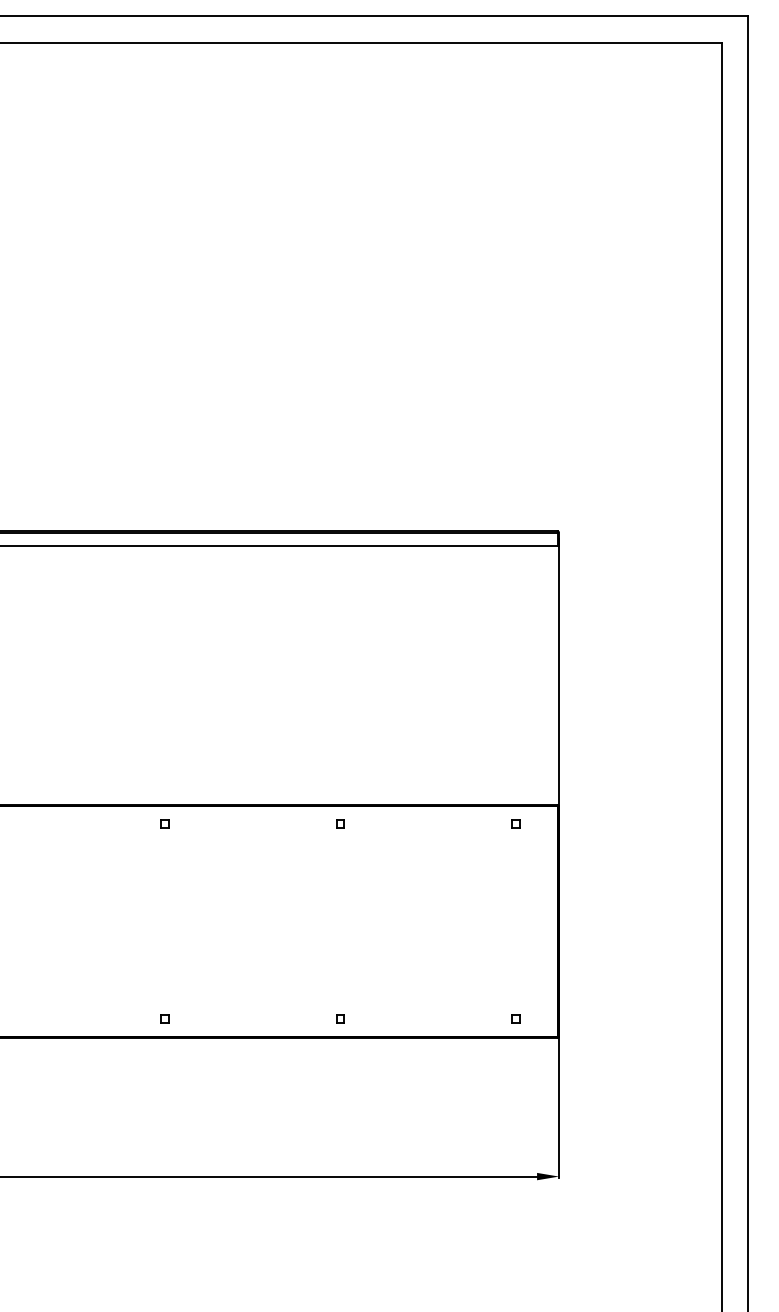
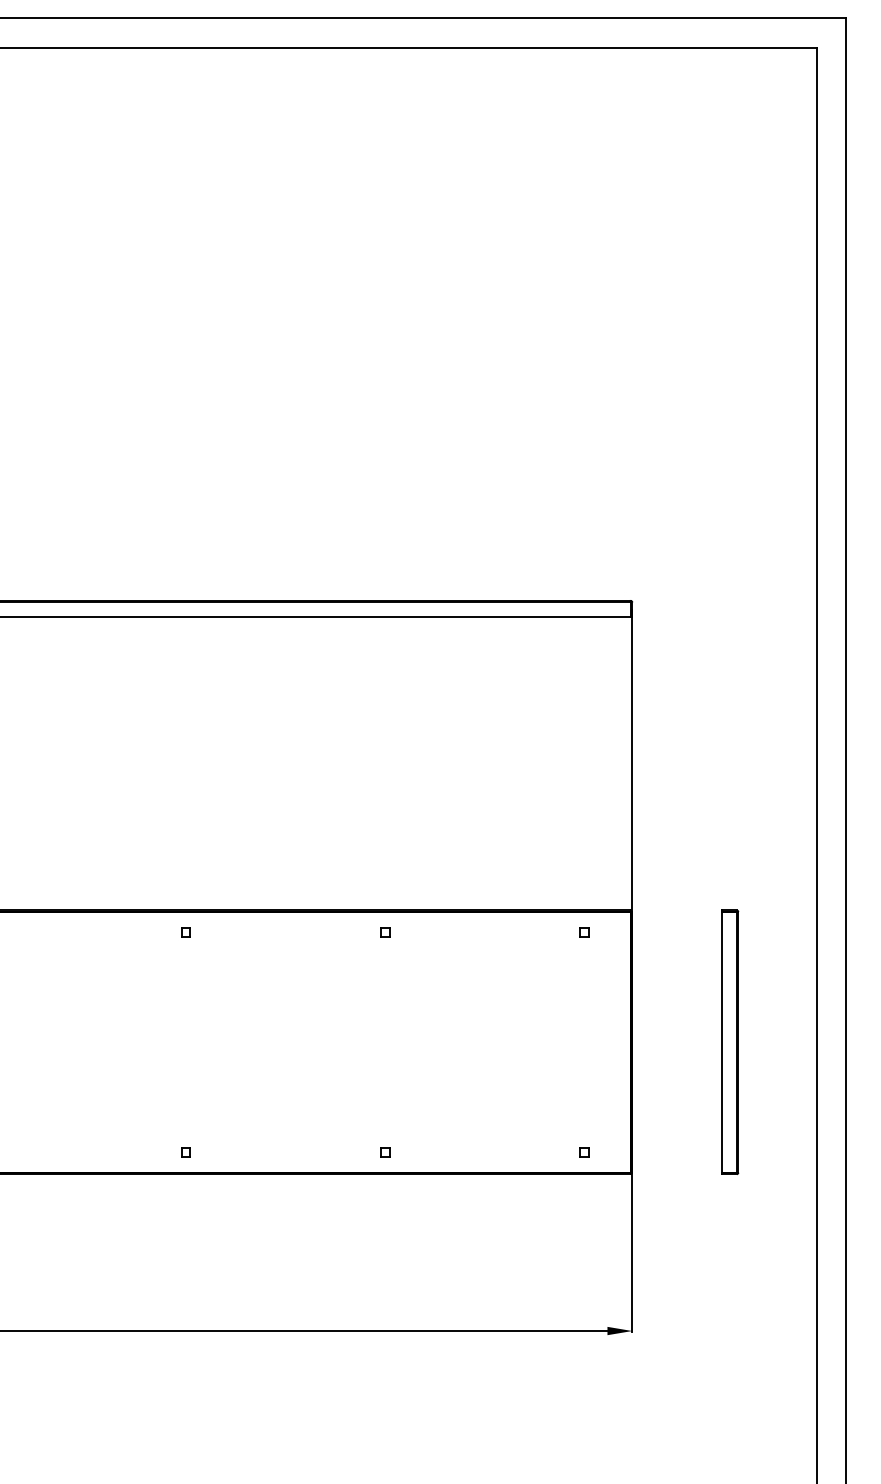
part: (645, 920) -> (730, 1041), added

